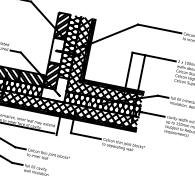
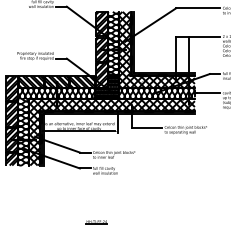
hatch: (56, 50) -> (101, 49), added
hatch: (55, 88) -> (107, 87), added

